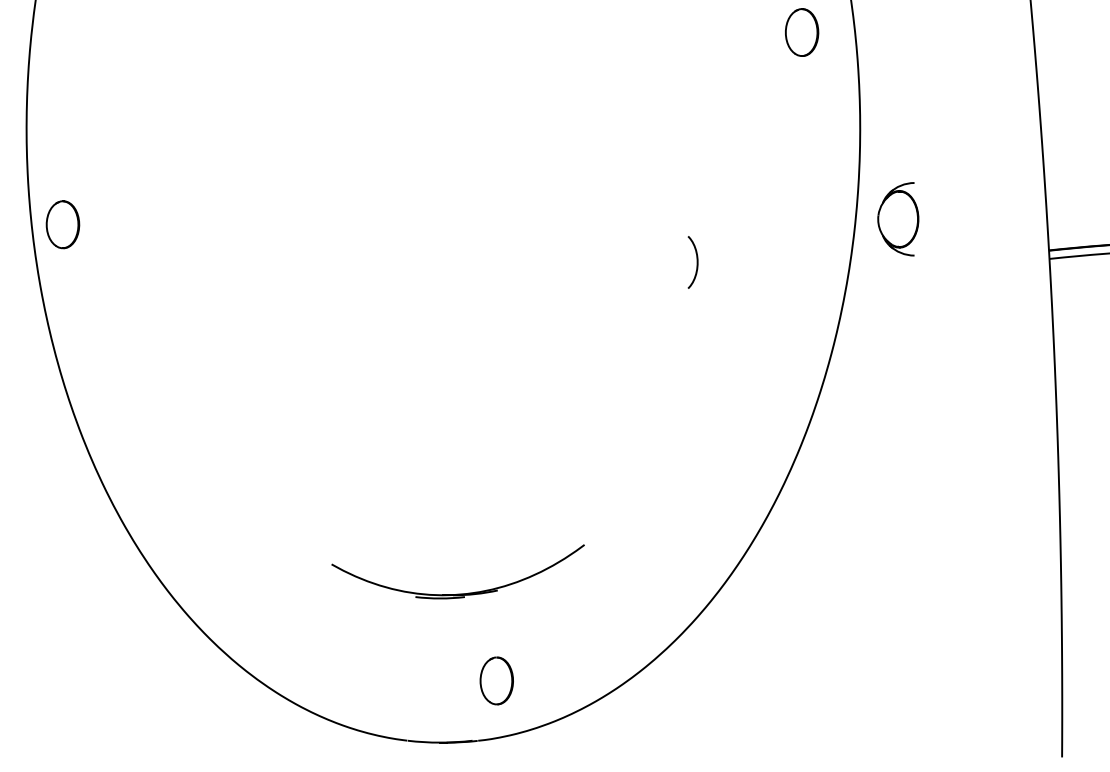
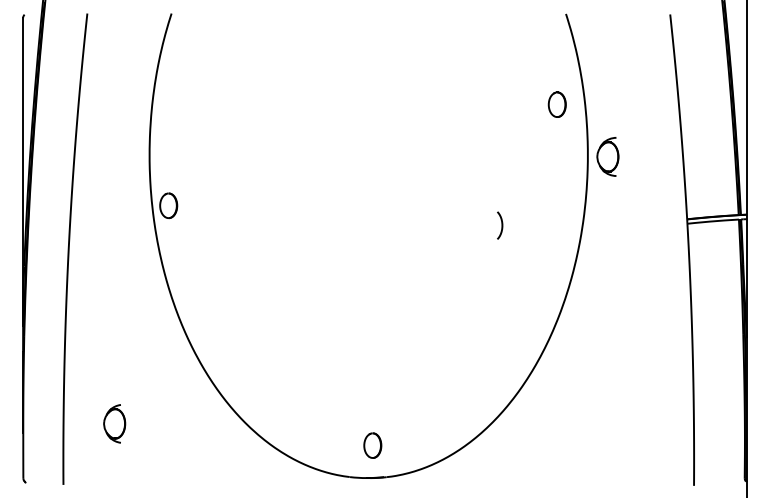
part: (897, 218) -> (607, 156), moved
part: (458, 593) -> (376, 399), removed
part: (496, 680) -> (372, 445), moved

